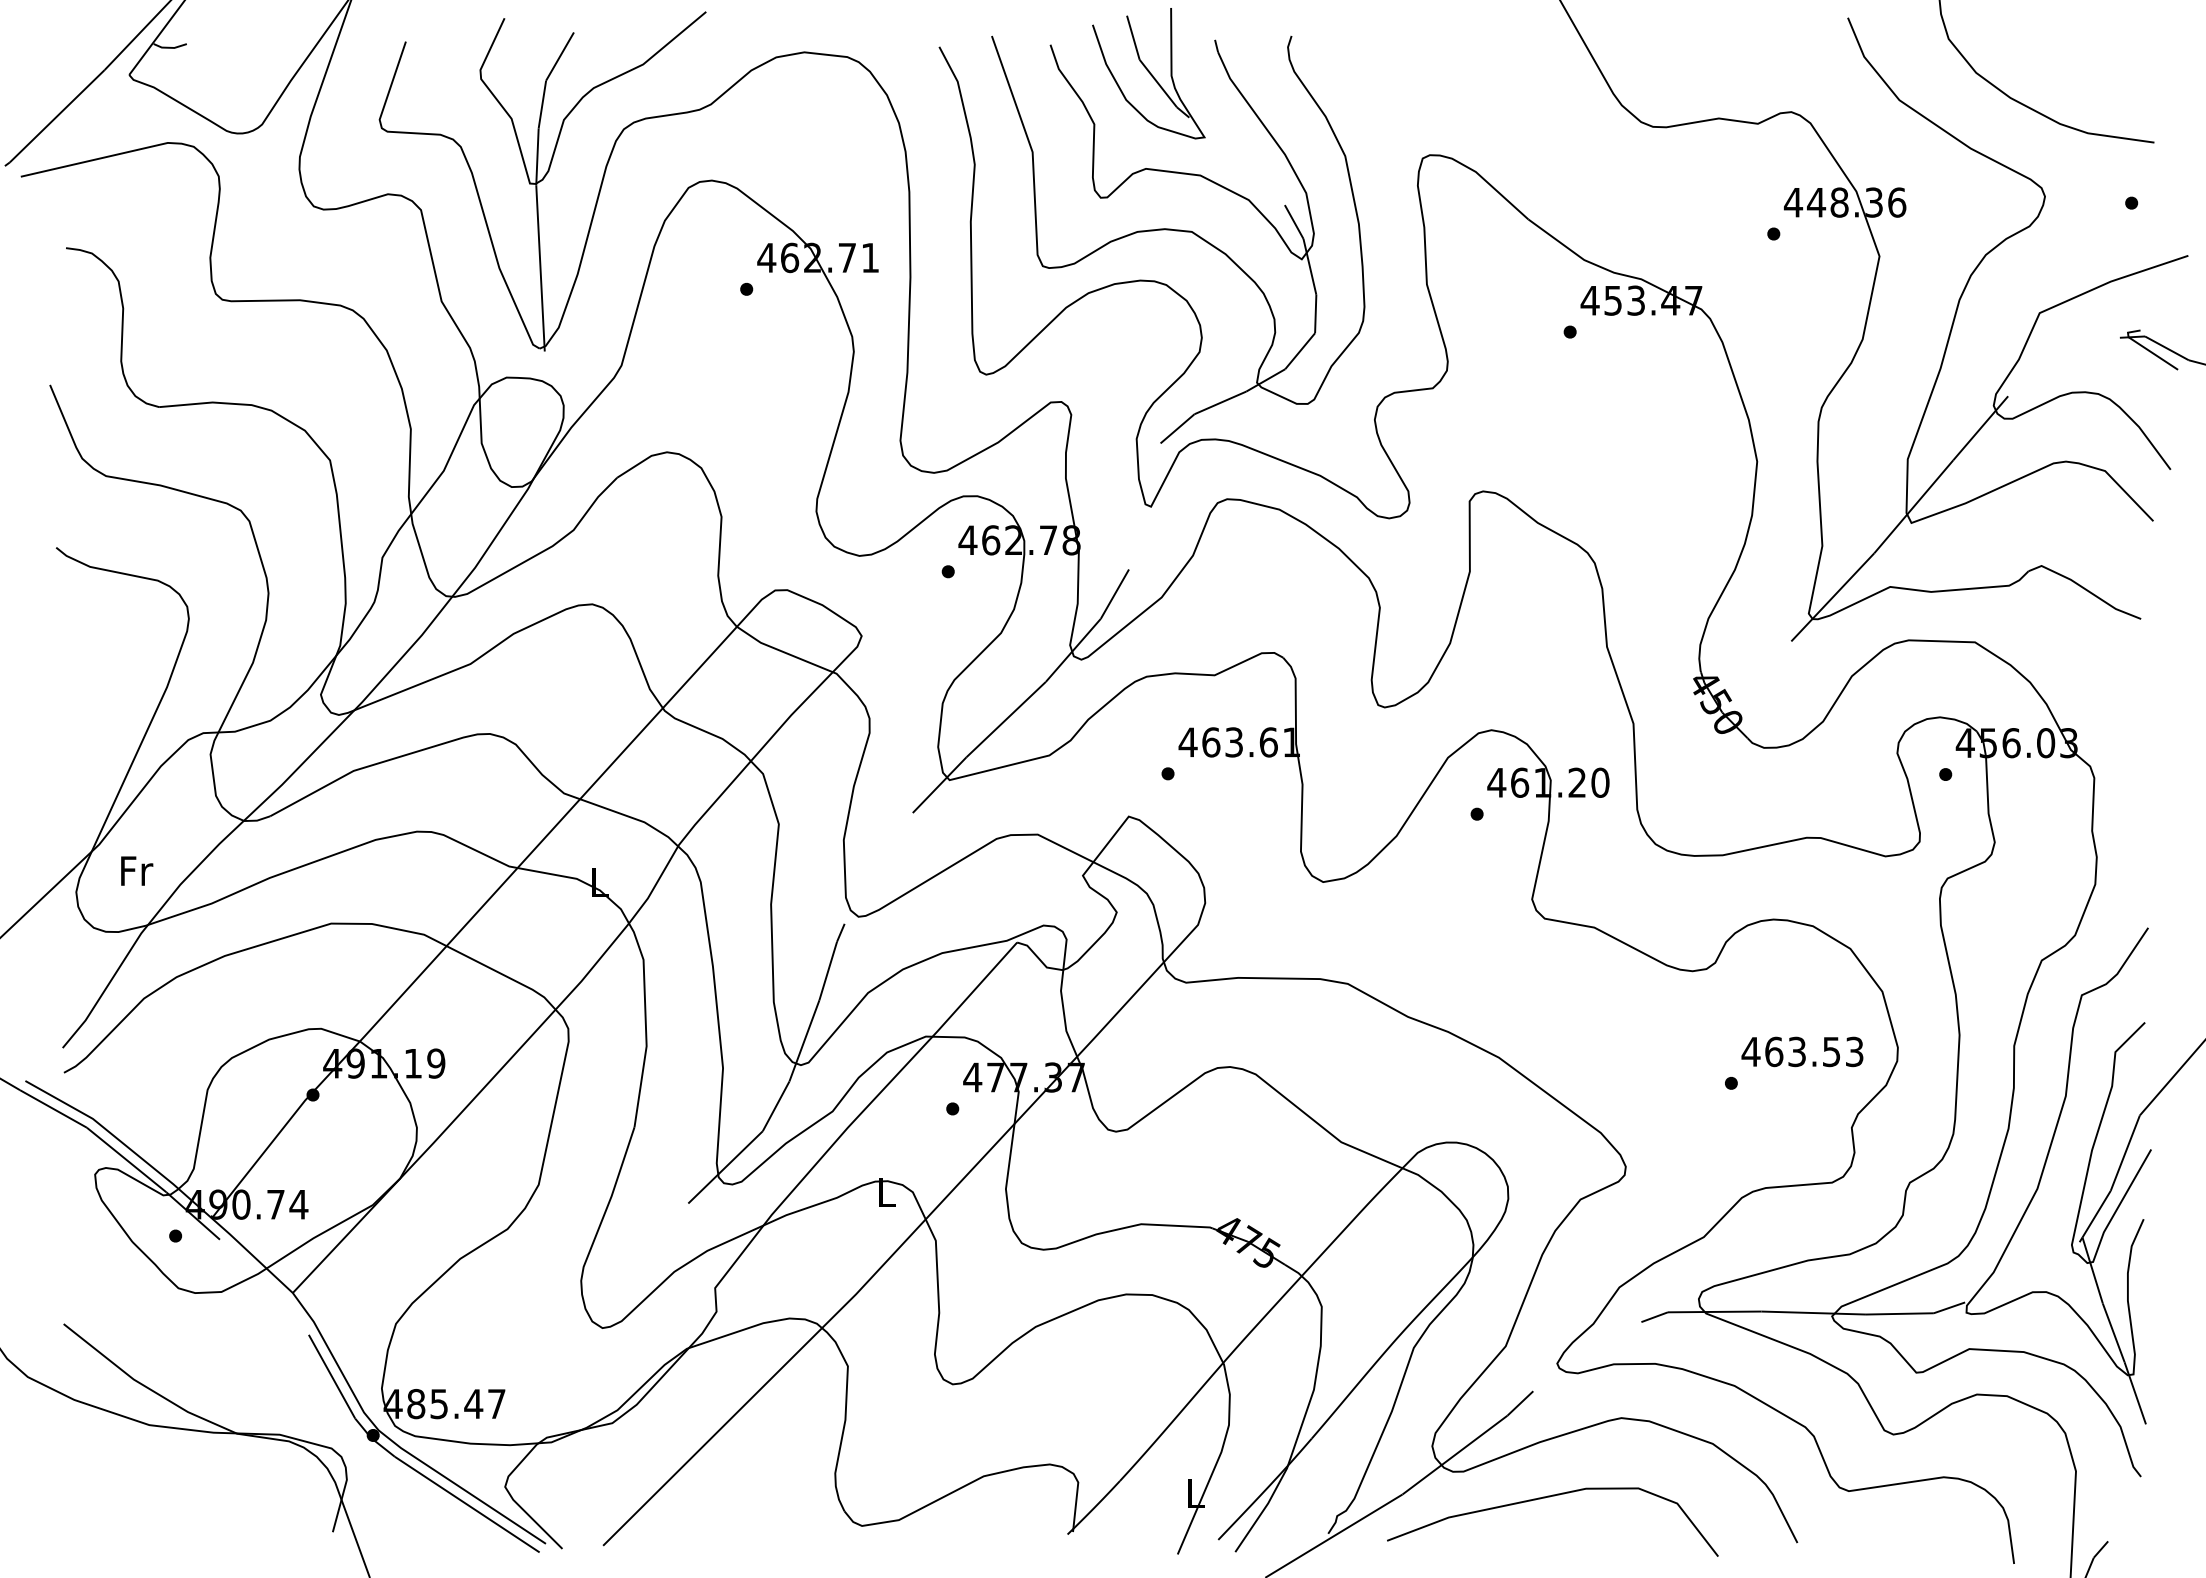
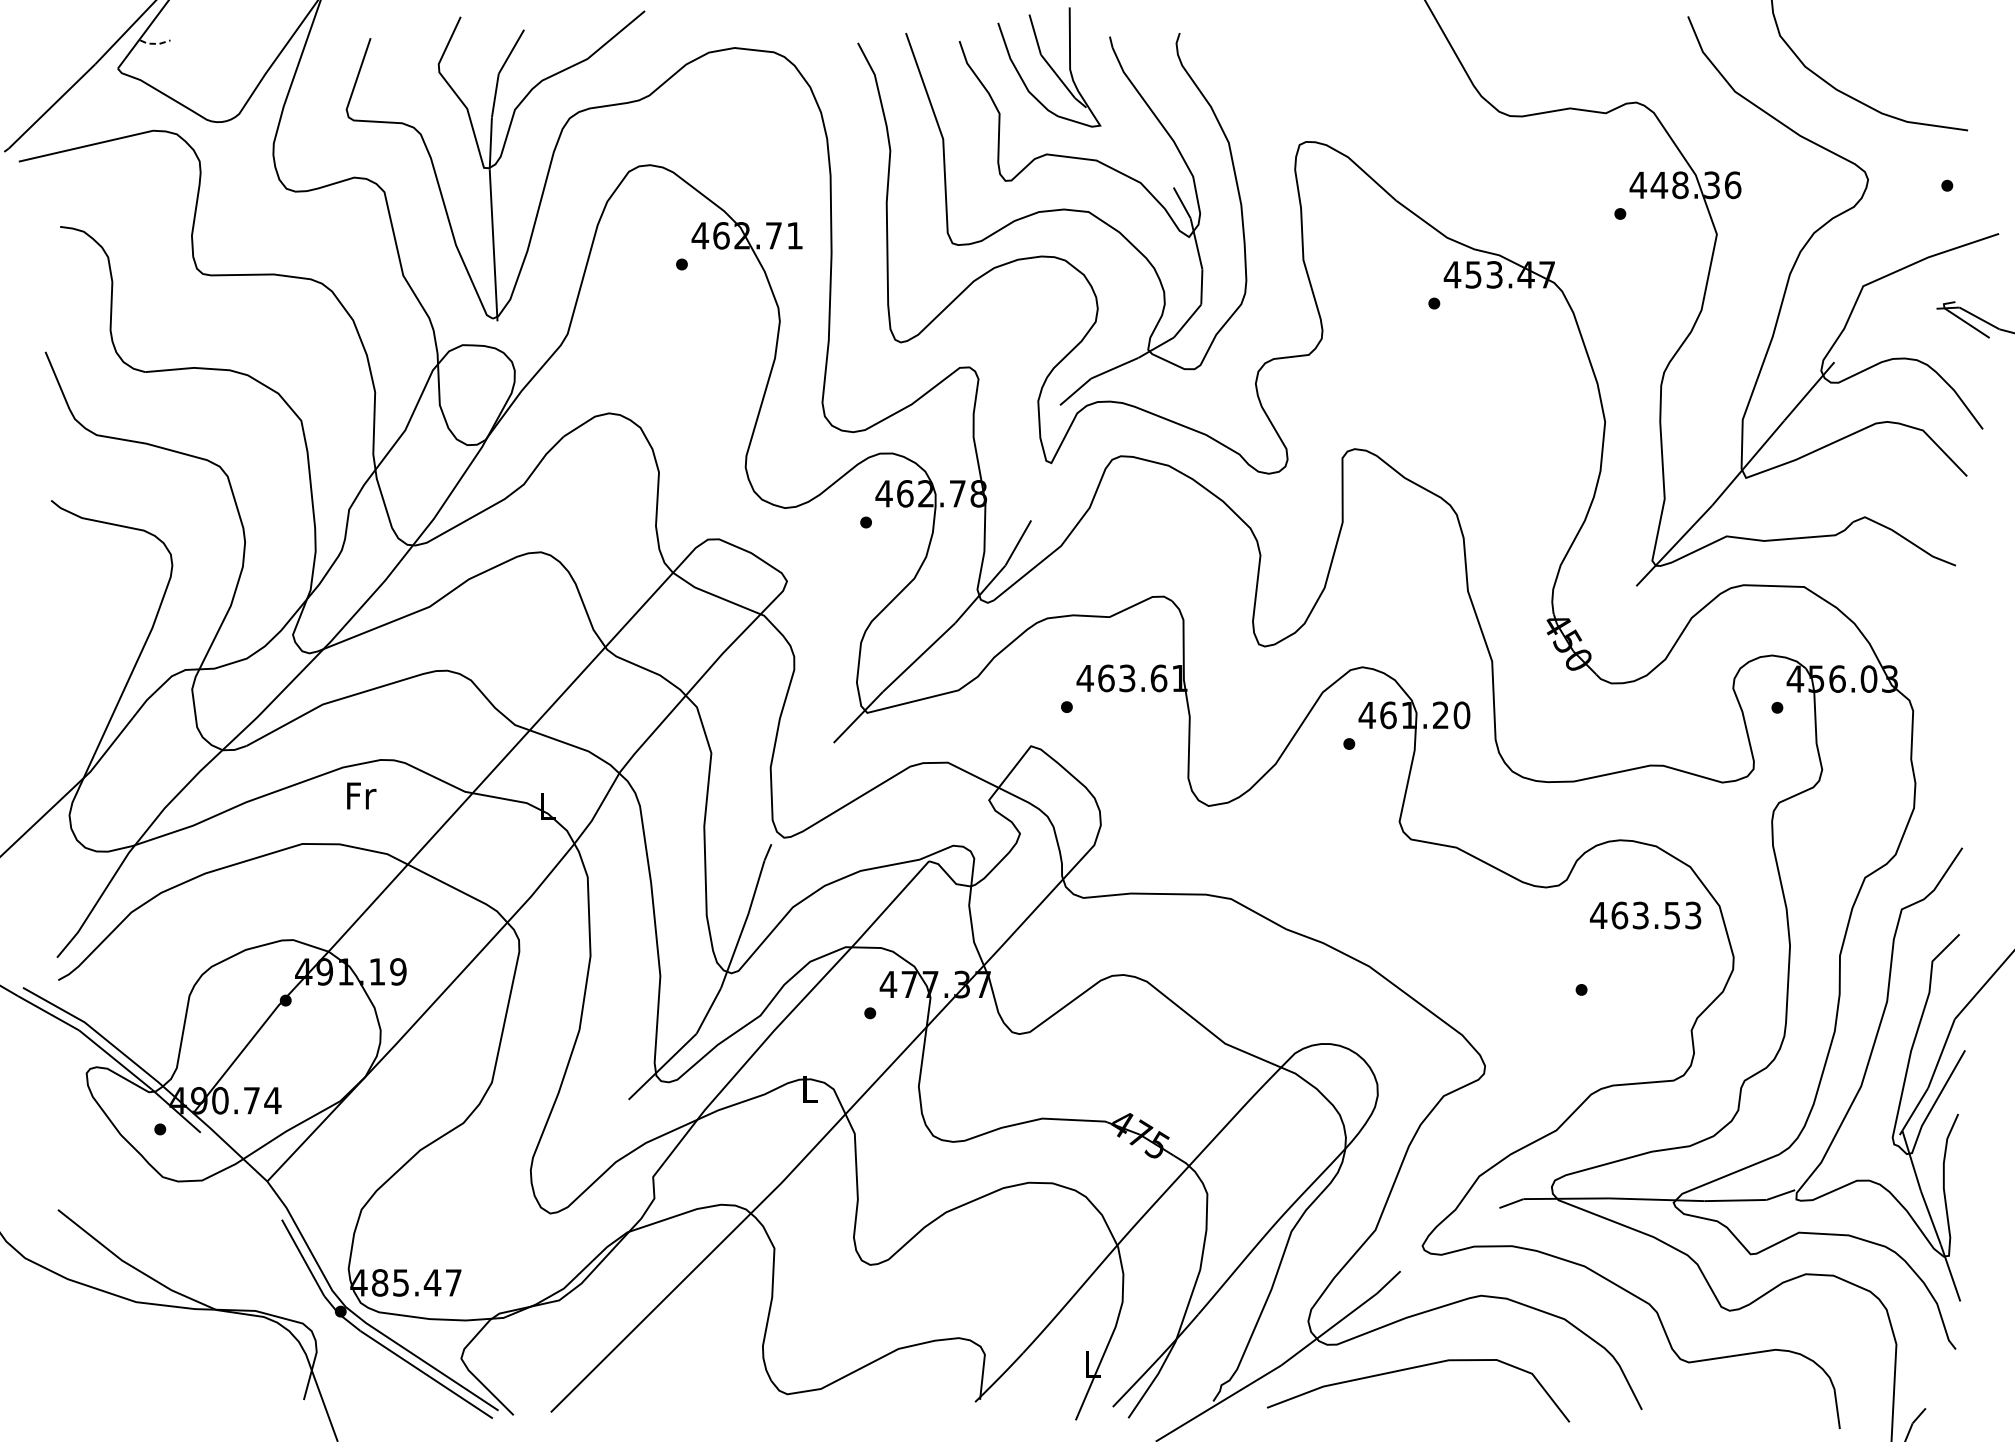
line: (170, 47) -> (155, 43), solid -> dashed
text: (137, 870) -> (362, 795), moved
text: (1802, 1051) -> (1645, 915), moved

